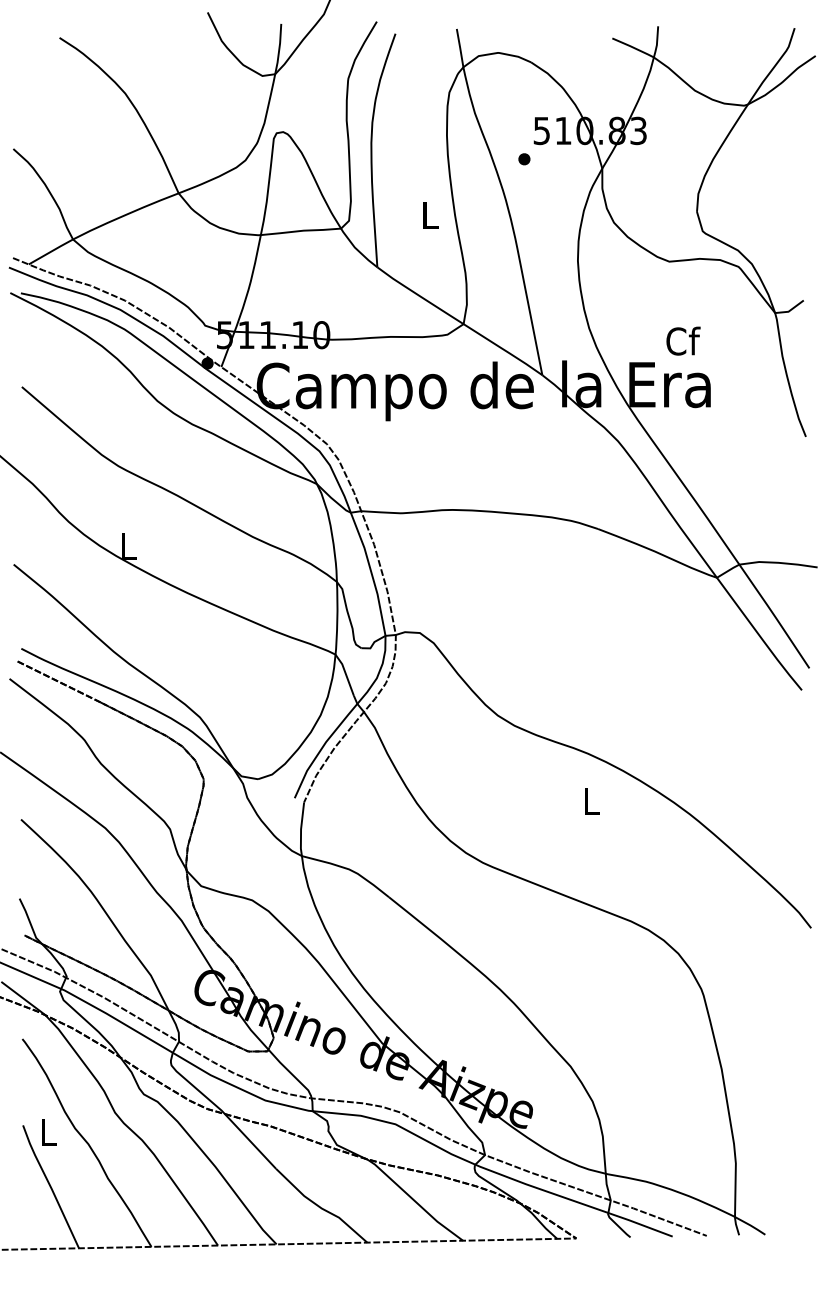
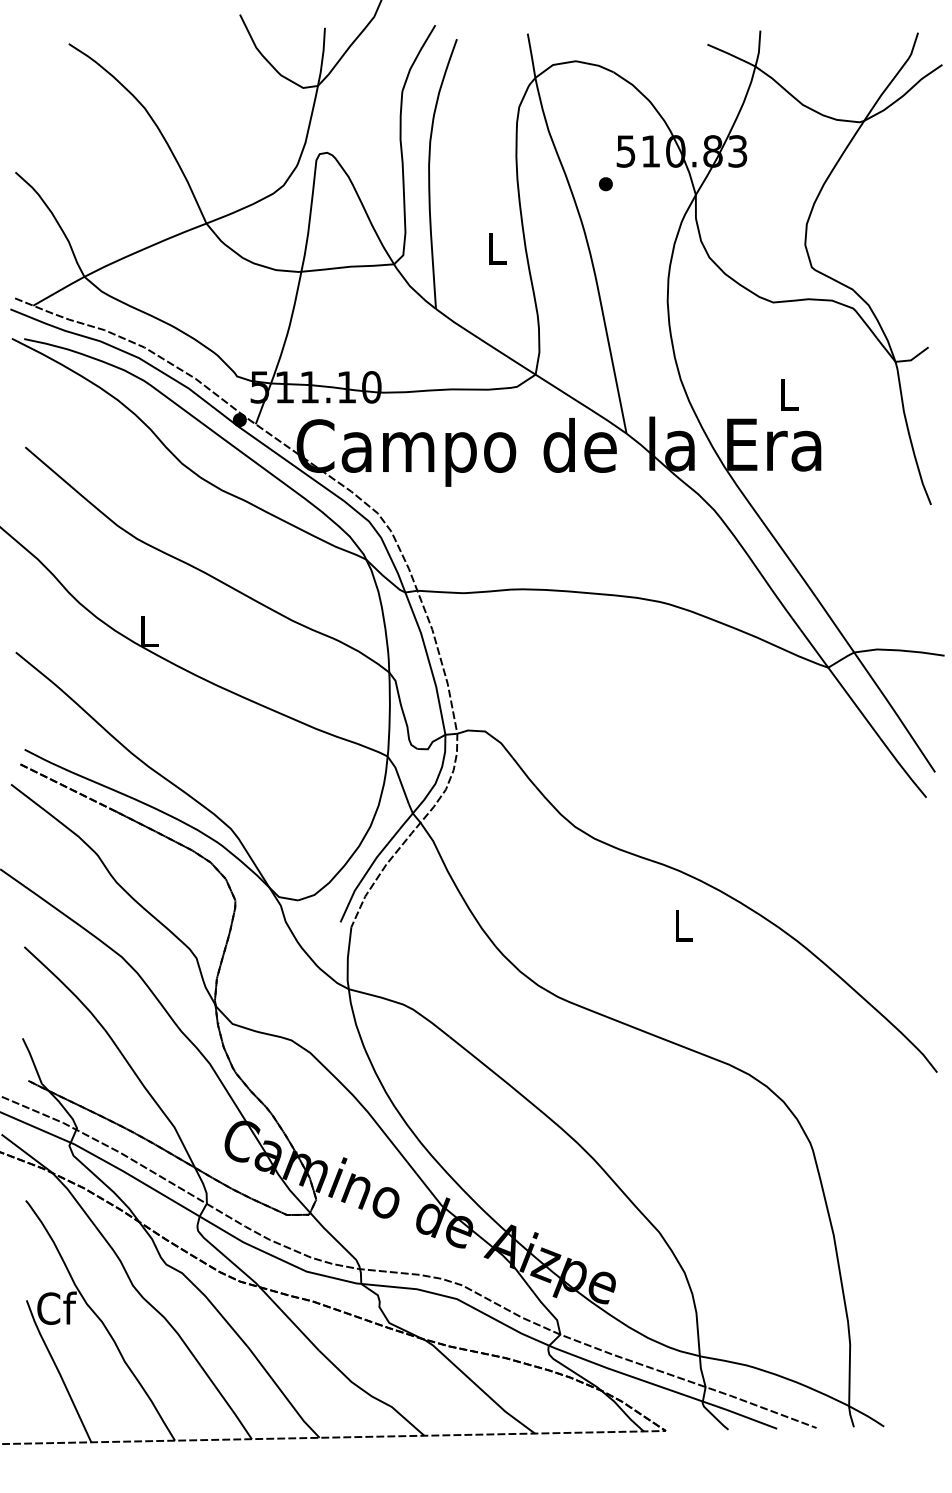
text: (683, 341) -> (789, 394), Cf -> L
text: (48, 1131) -> (56, 1307), L -> Cf

